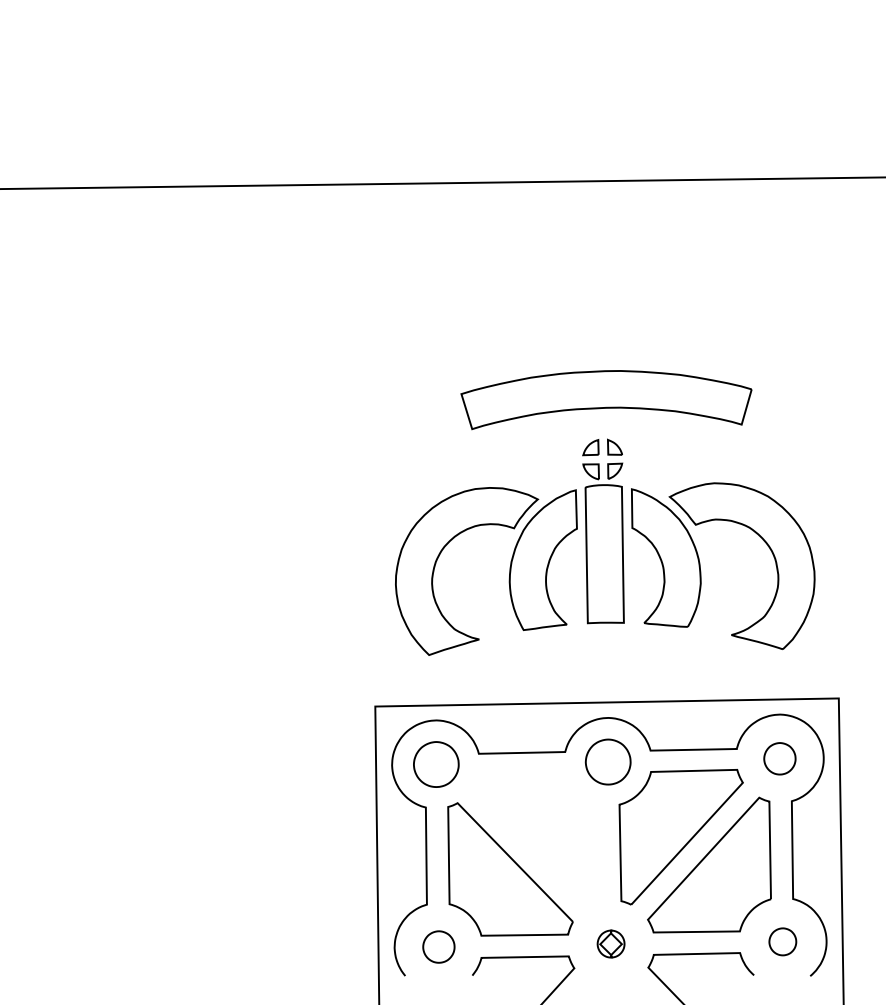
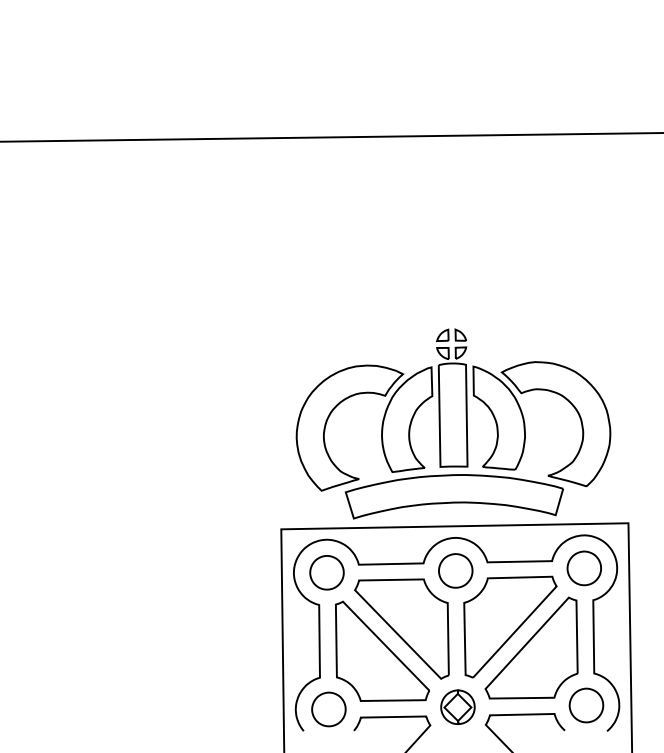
part: (606, 400) -> (454, 497), moved
part: (779, 758) -> (584, 568), size x1.43
part: (535, 839) -> (401, 628), added
part: (782, 941) -> (586, 705), size x1.67
part: (610, 943) -> (457, 706), size x1.67
part: (438, 946) -> (328, 709), size x1.43

